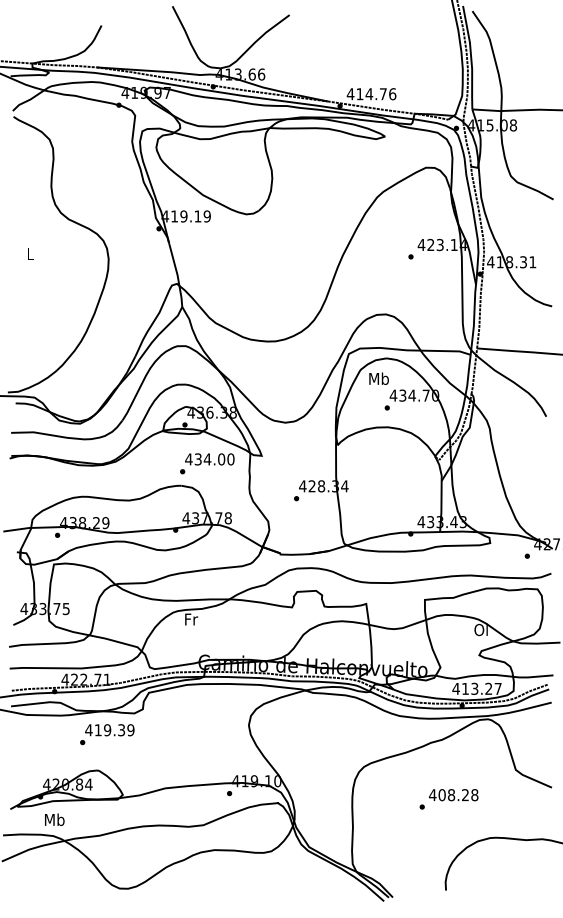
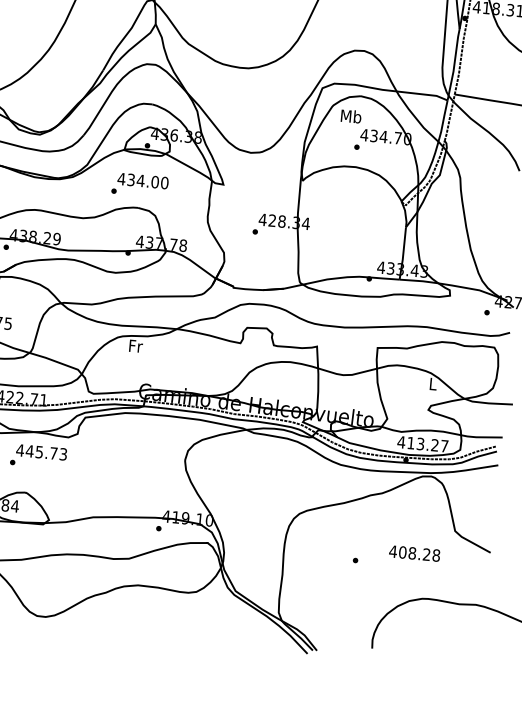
text: (207, 463) -> (140, 185), moved
text: (480, 629) -> (432, 383), Ol -> L
text: (114, 730) -> (46, 453), 419.39 -> 445.73
text: (453, 795) -> (414, 553), moved

